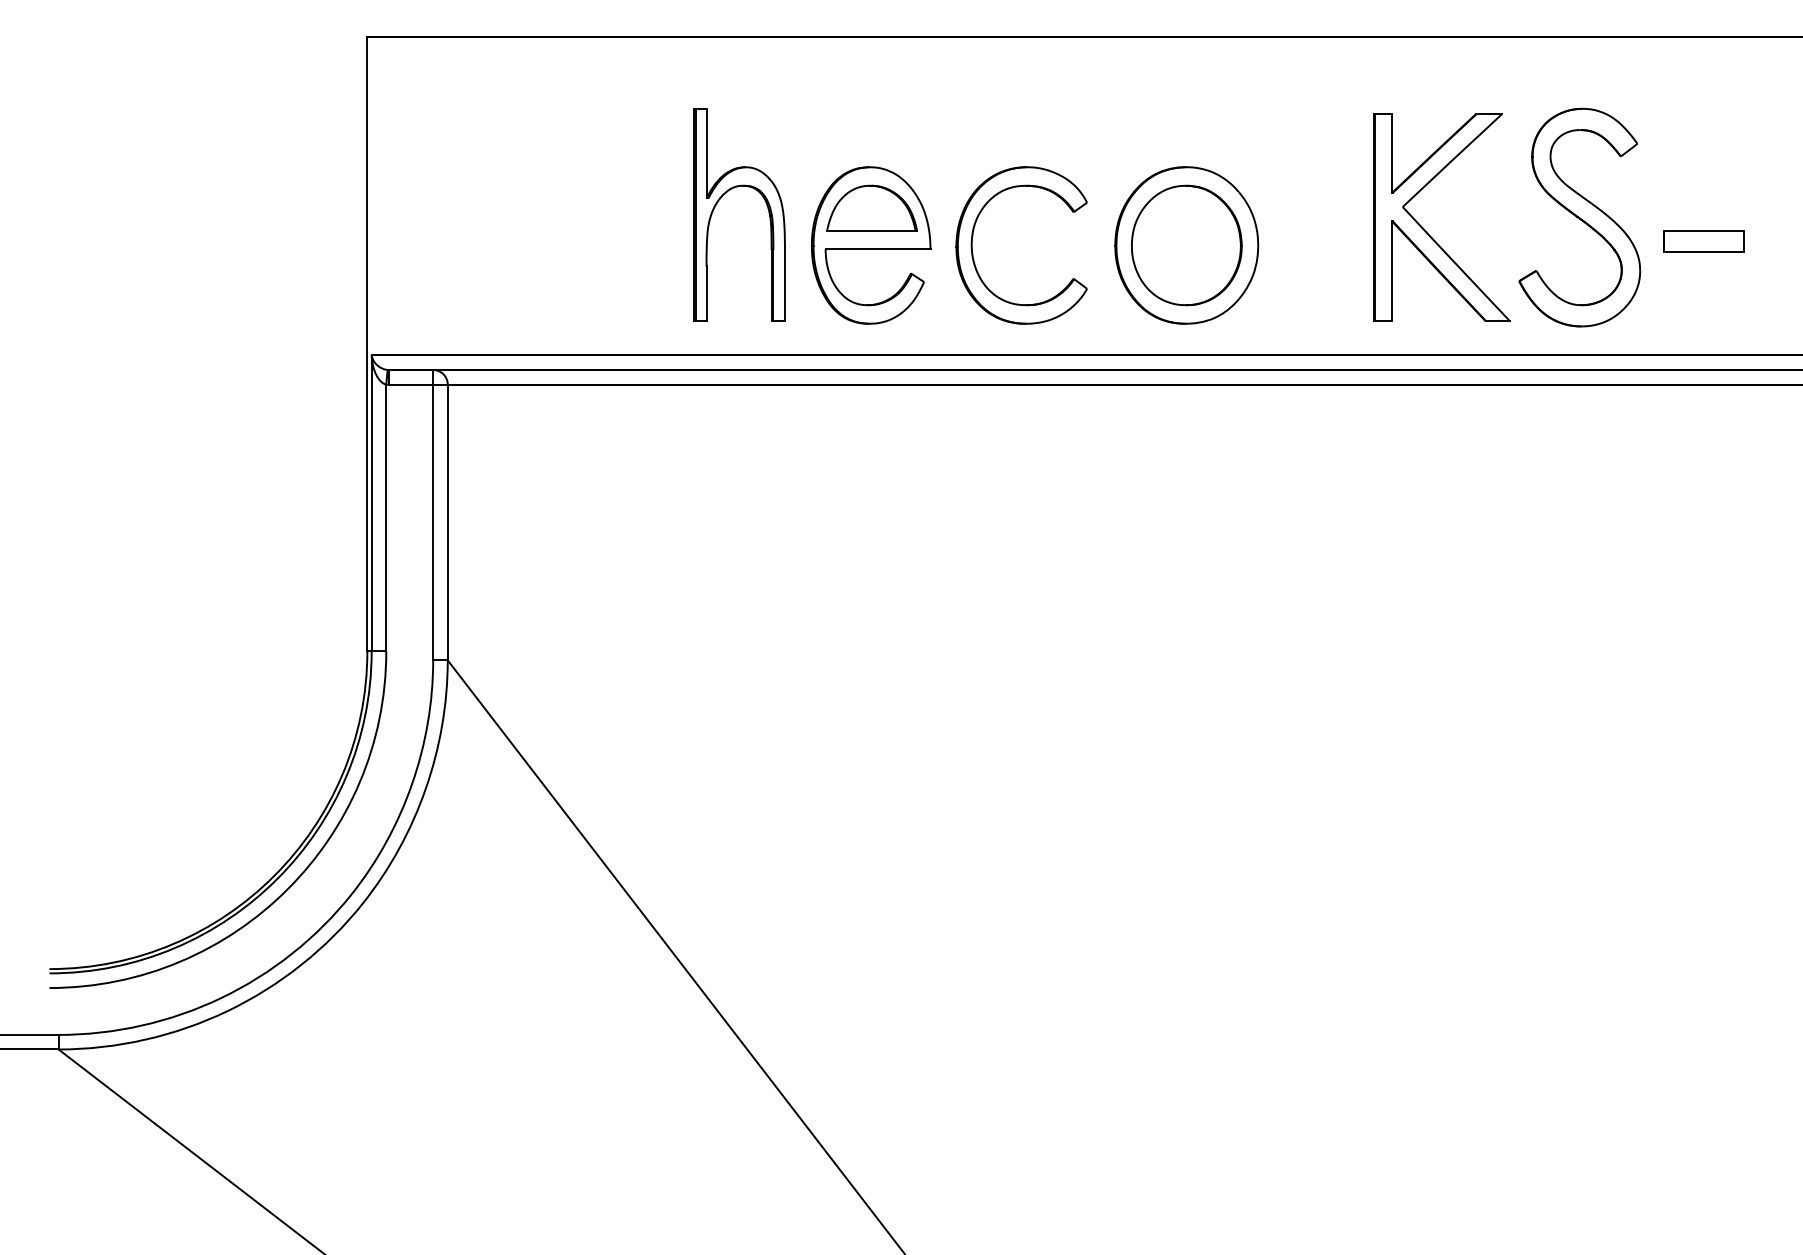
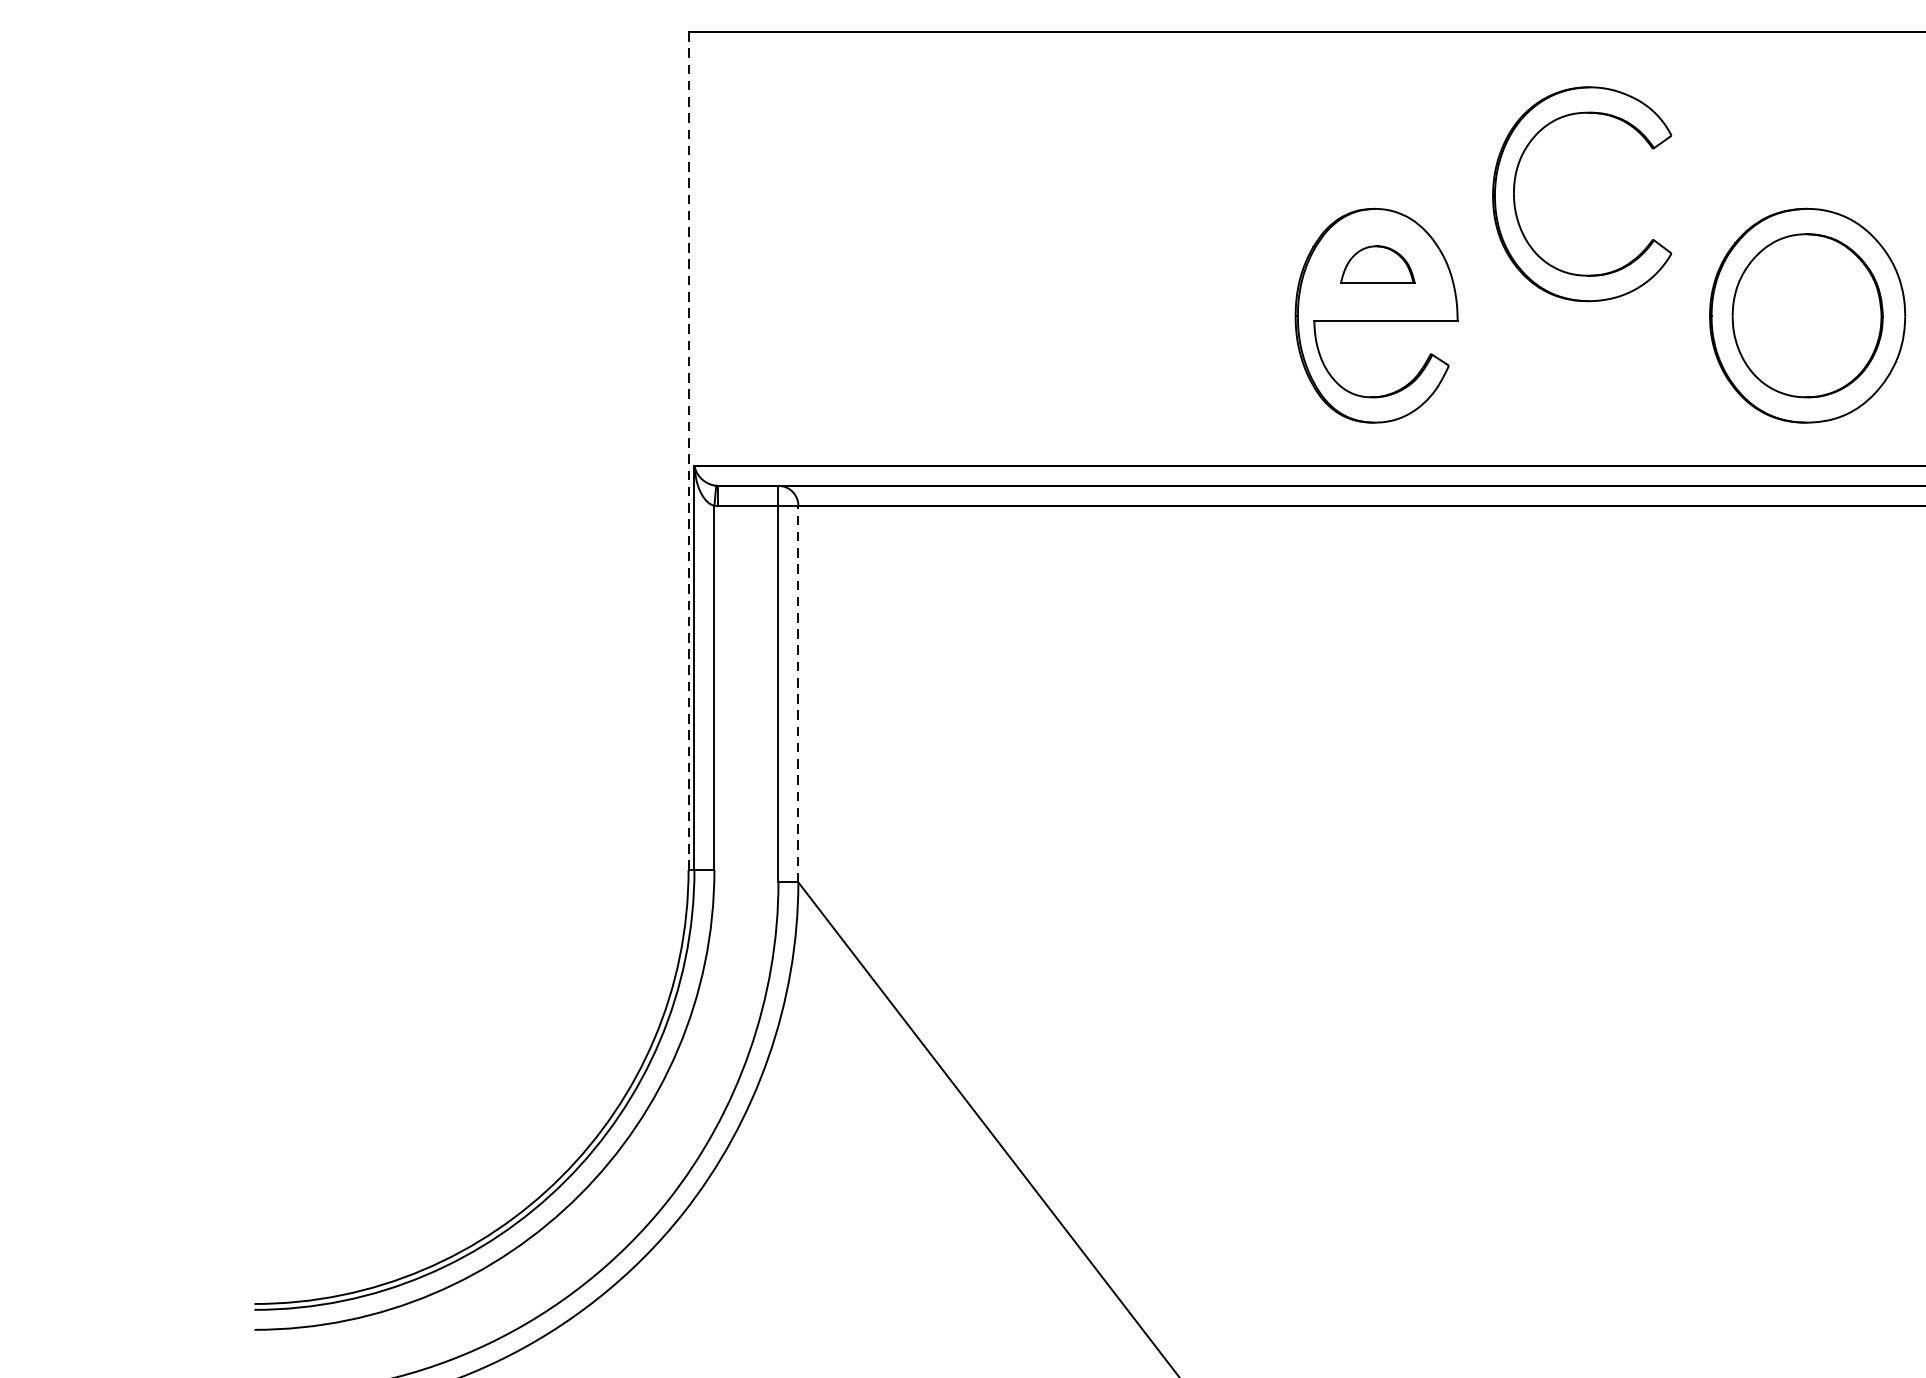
part: (722, 197) -> (1173, 250), removed
part: (871, 207) -> (1377, 263), size x0.6
part: (973, 253) -> (1516, 205), moved
line: (367, 344) -> (688, 450), solid -> dashed
line: (447, 522) -> (798, 694), solid -> dashed

